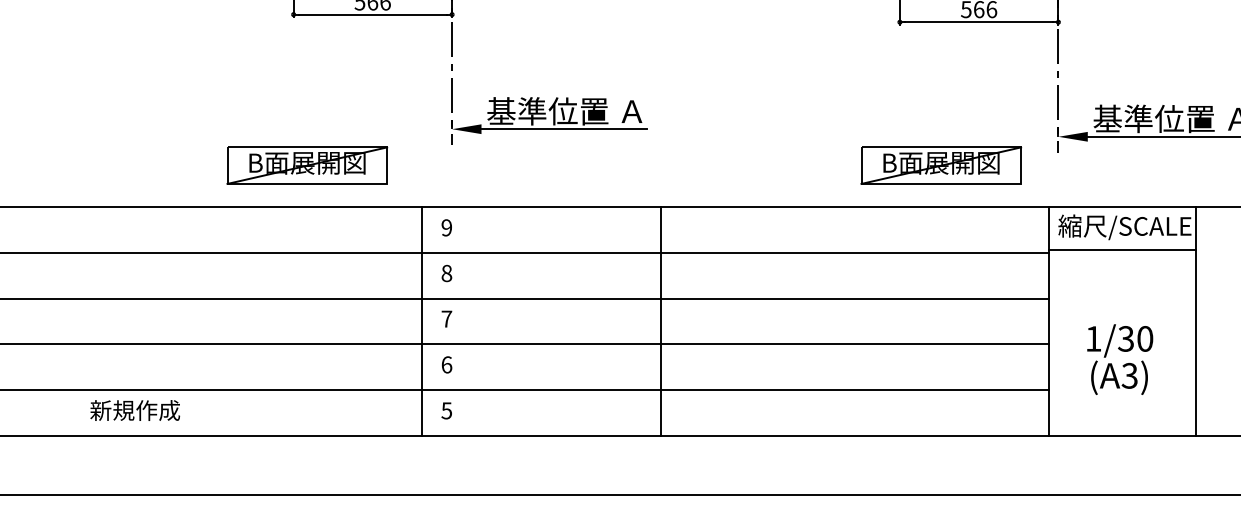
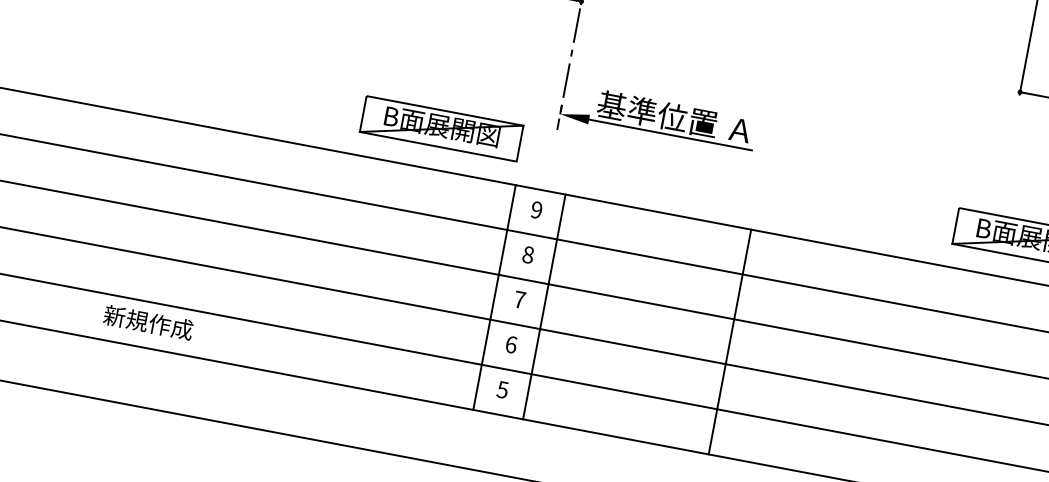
part: (307, 165) -> (441, 128), moved
line: (472, 321) -> (544, 306), added
text: (135, 410) -> (148, 322), moved

